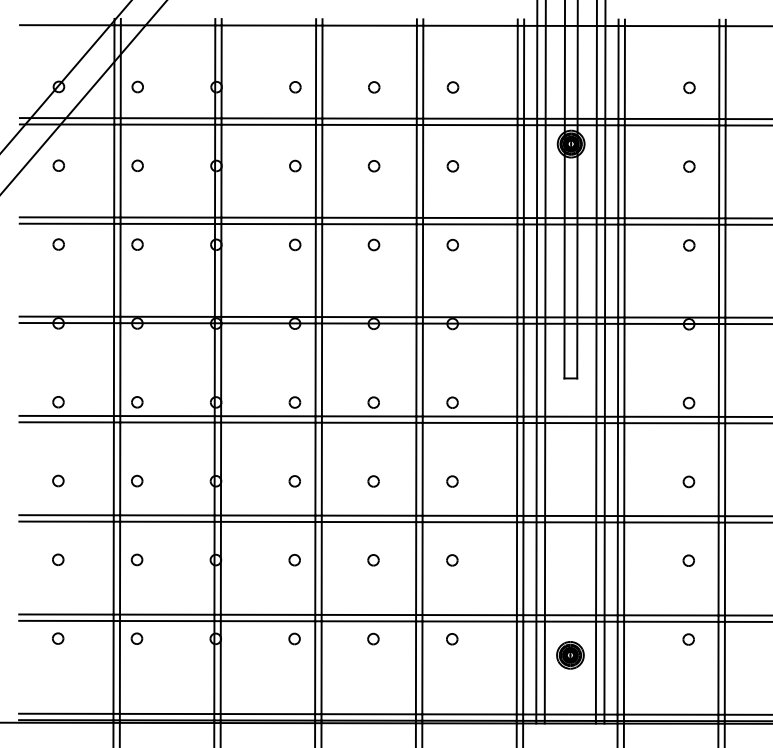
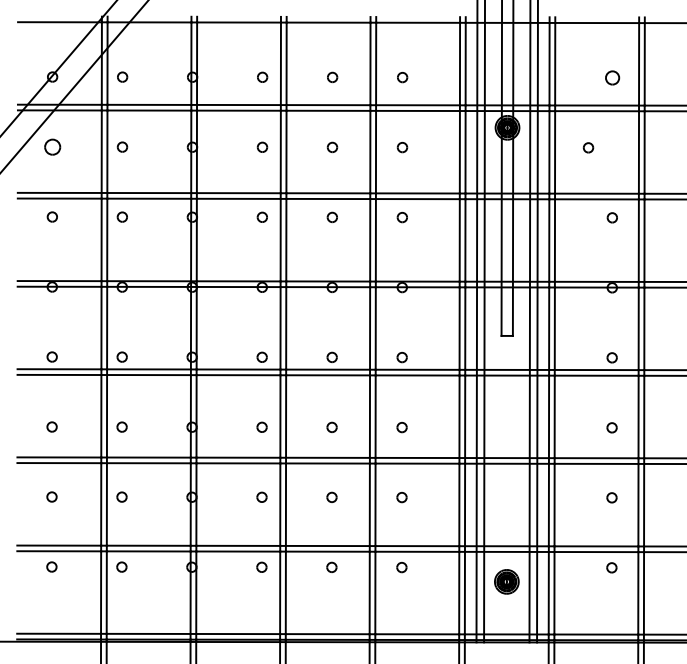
part: (689, 87) -> (612, 77), size x1.4
part: (58, 165) -> (52, 146), size x1.6
part: (689, 166) -> (588, 147), moved

